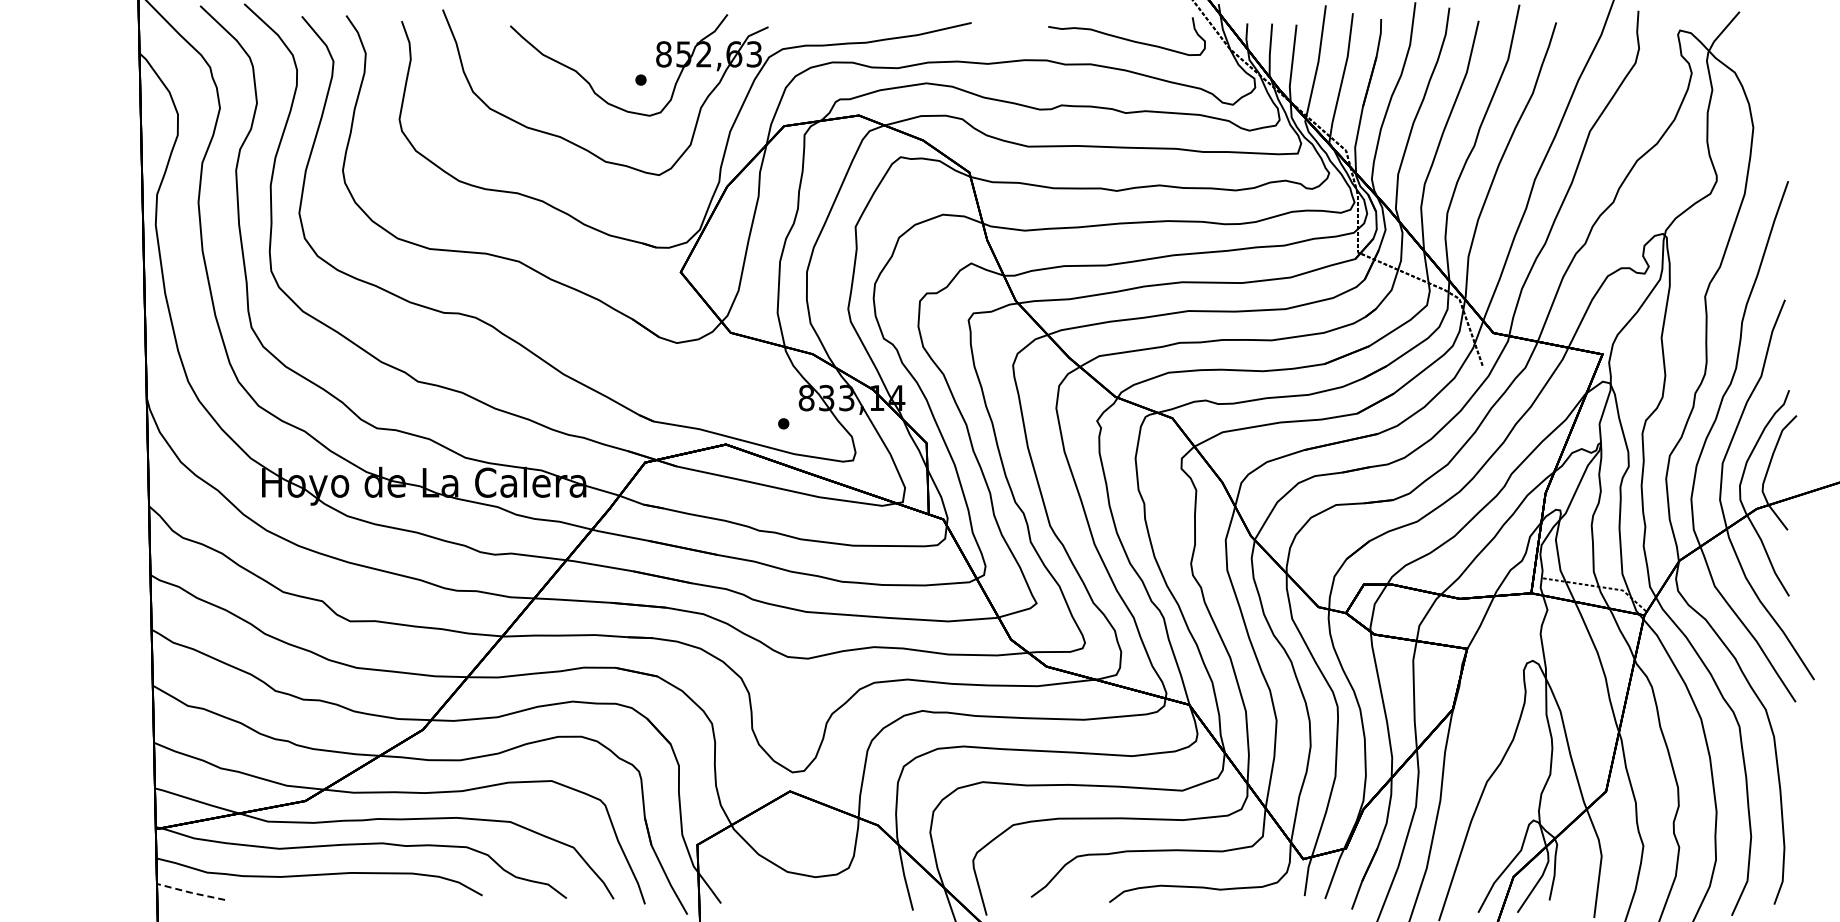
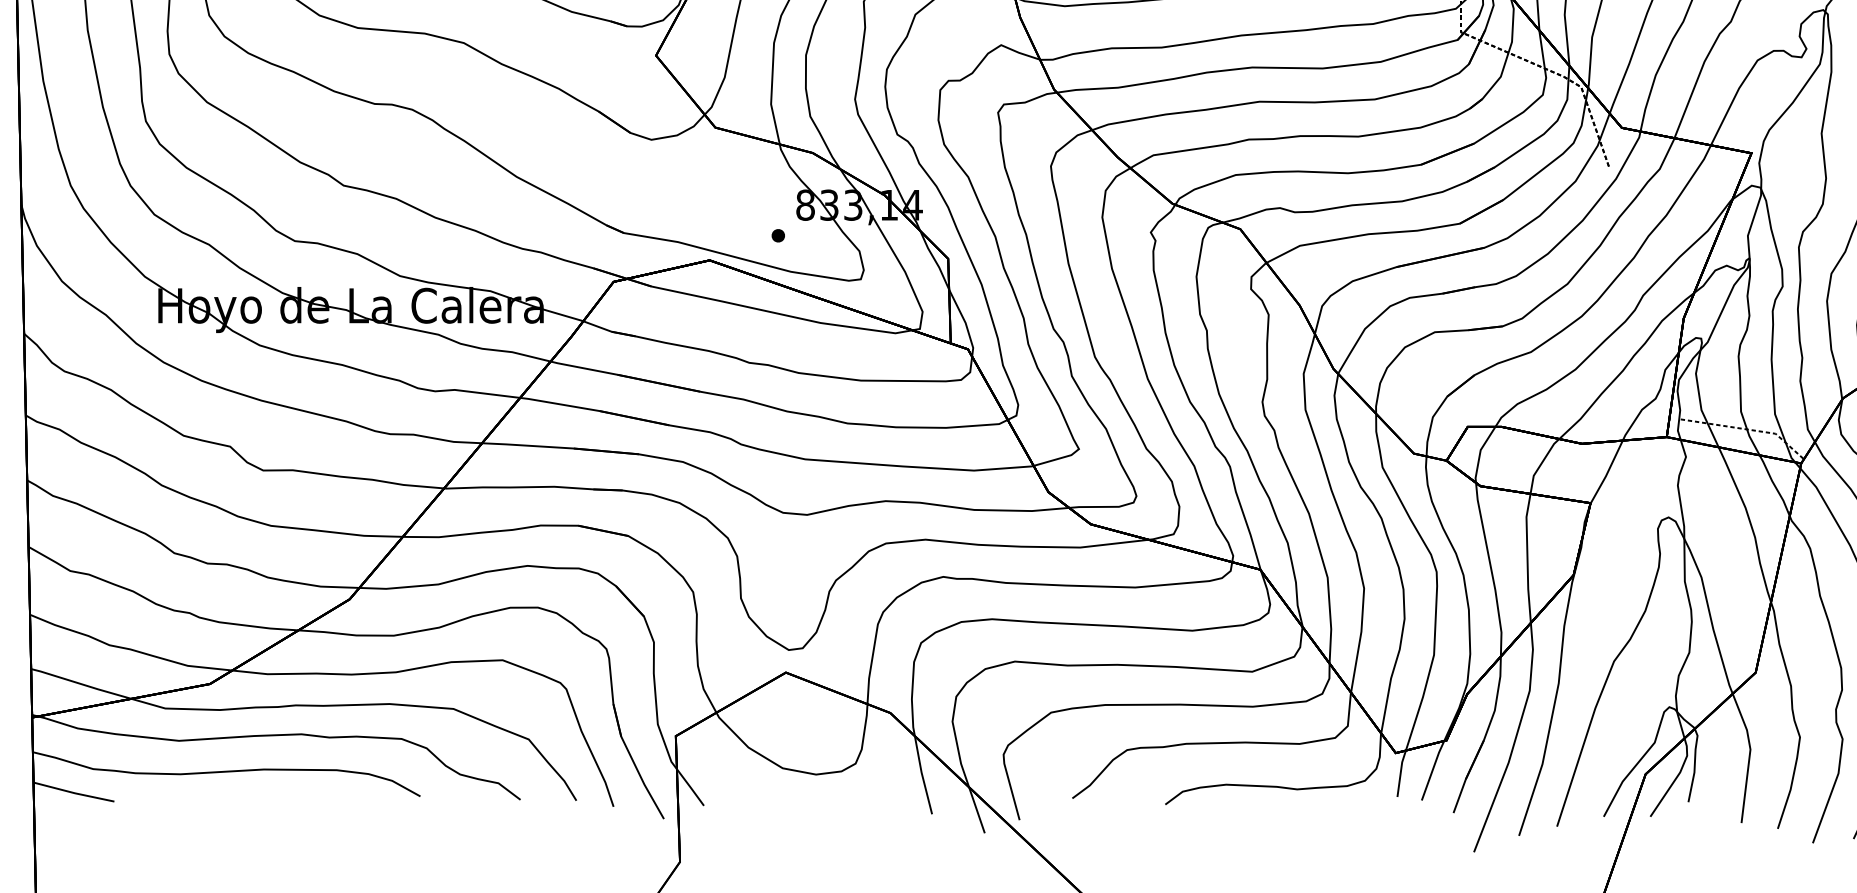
line: (190, 892) -> (73, 792), dashed -> solid

